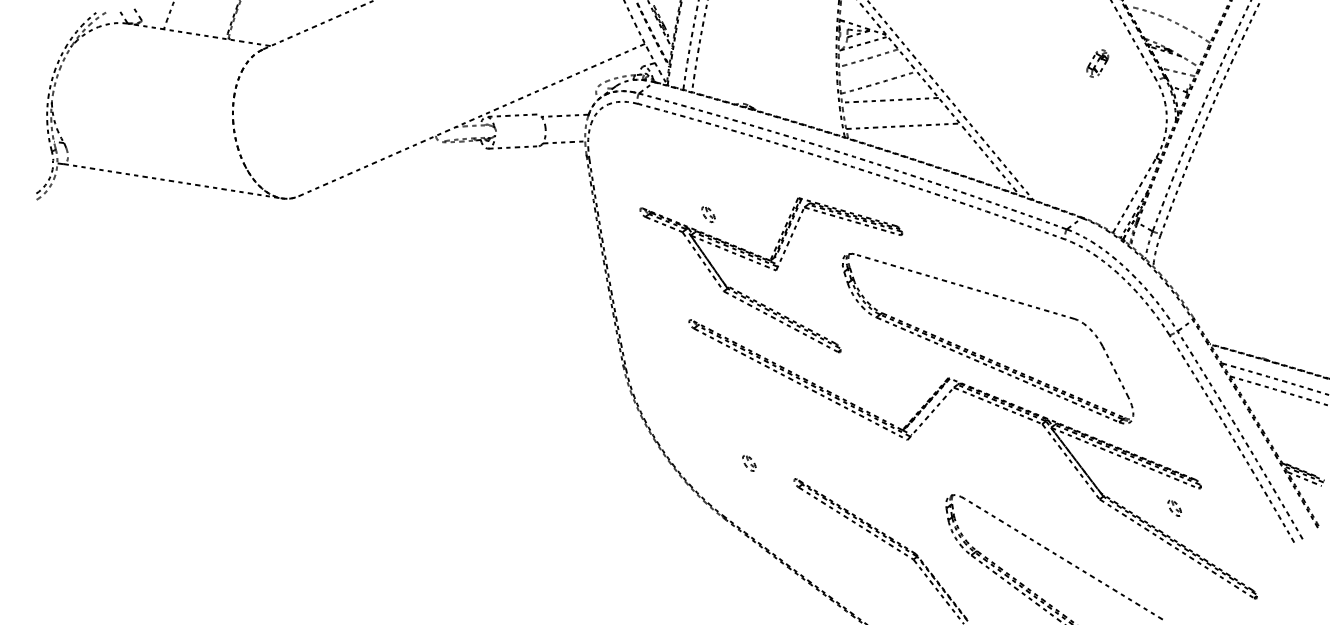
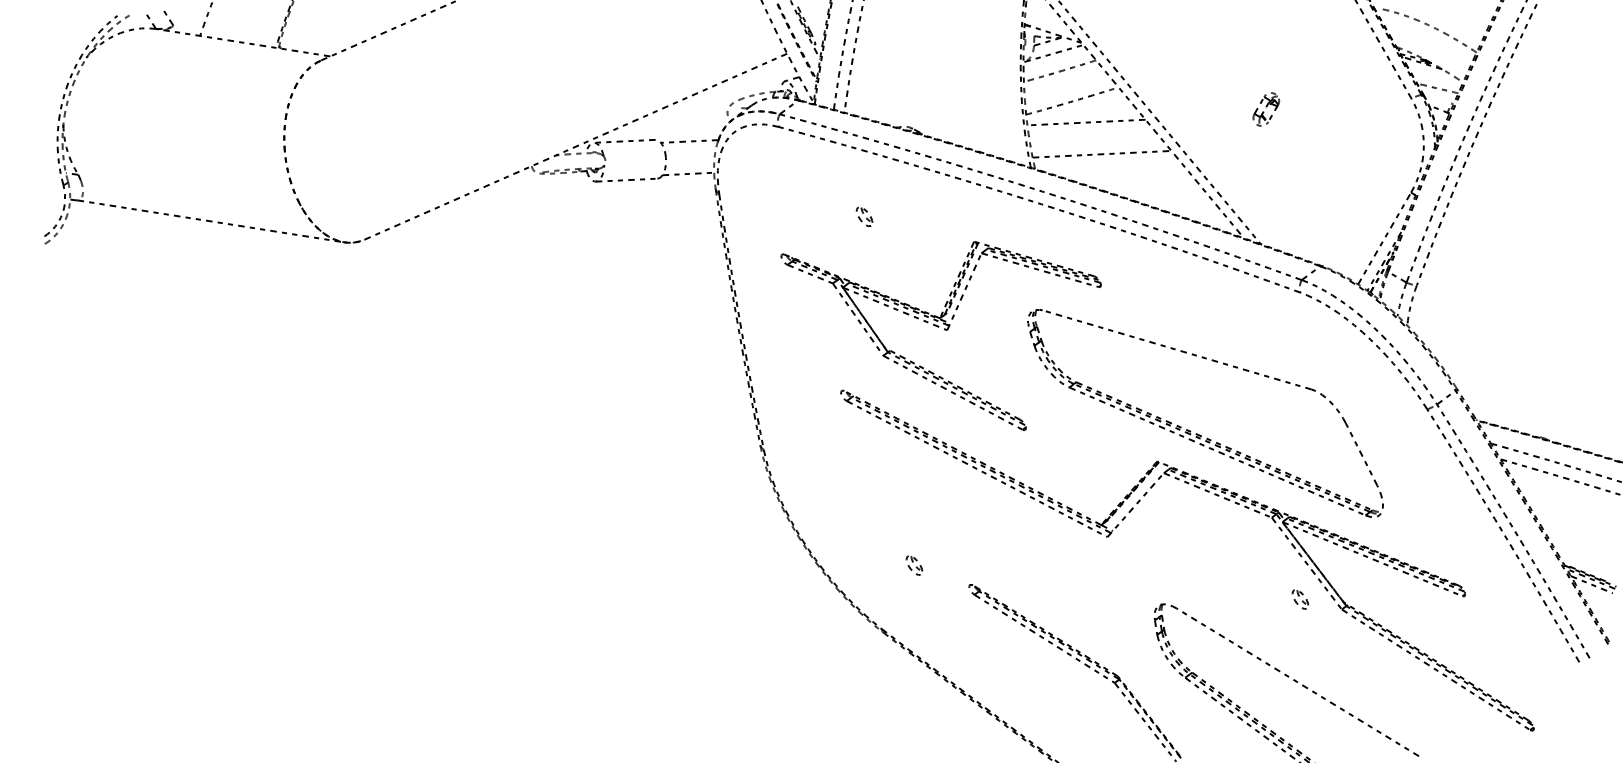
part: (1097, 63) -> (1266, 109), moved
part: (708, 214) -> (864, 216), moved
part: (1174, 507) -> (1300, 598), moved

